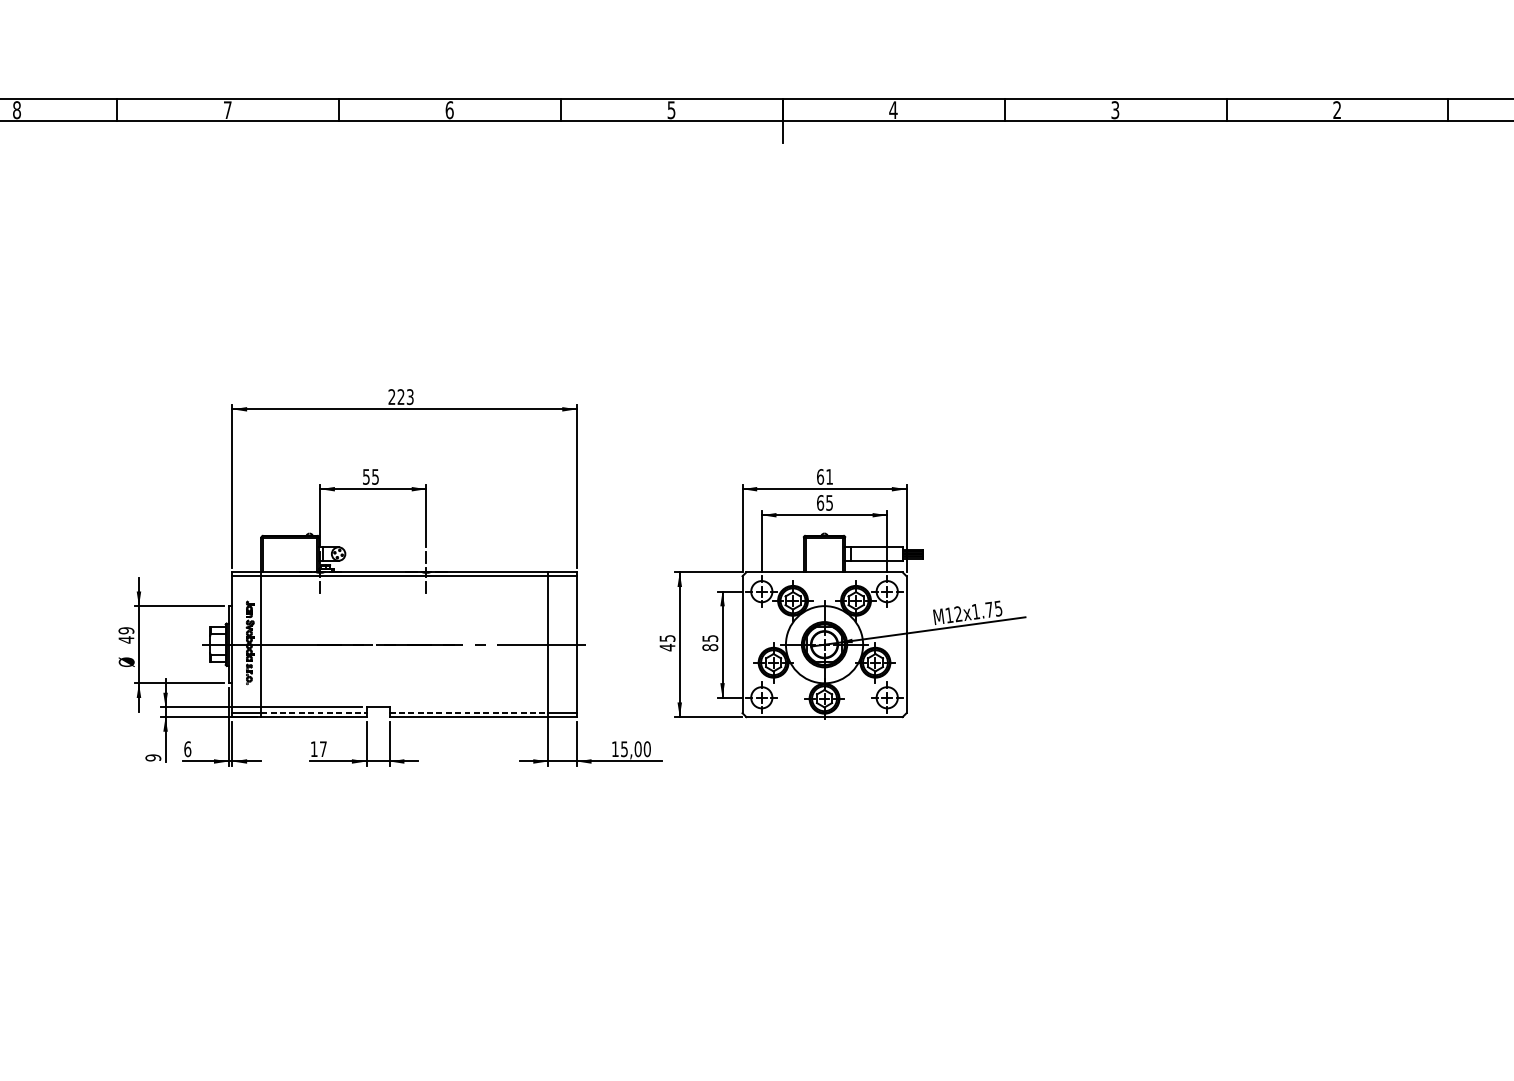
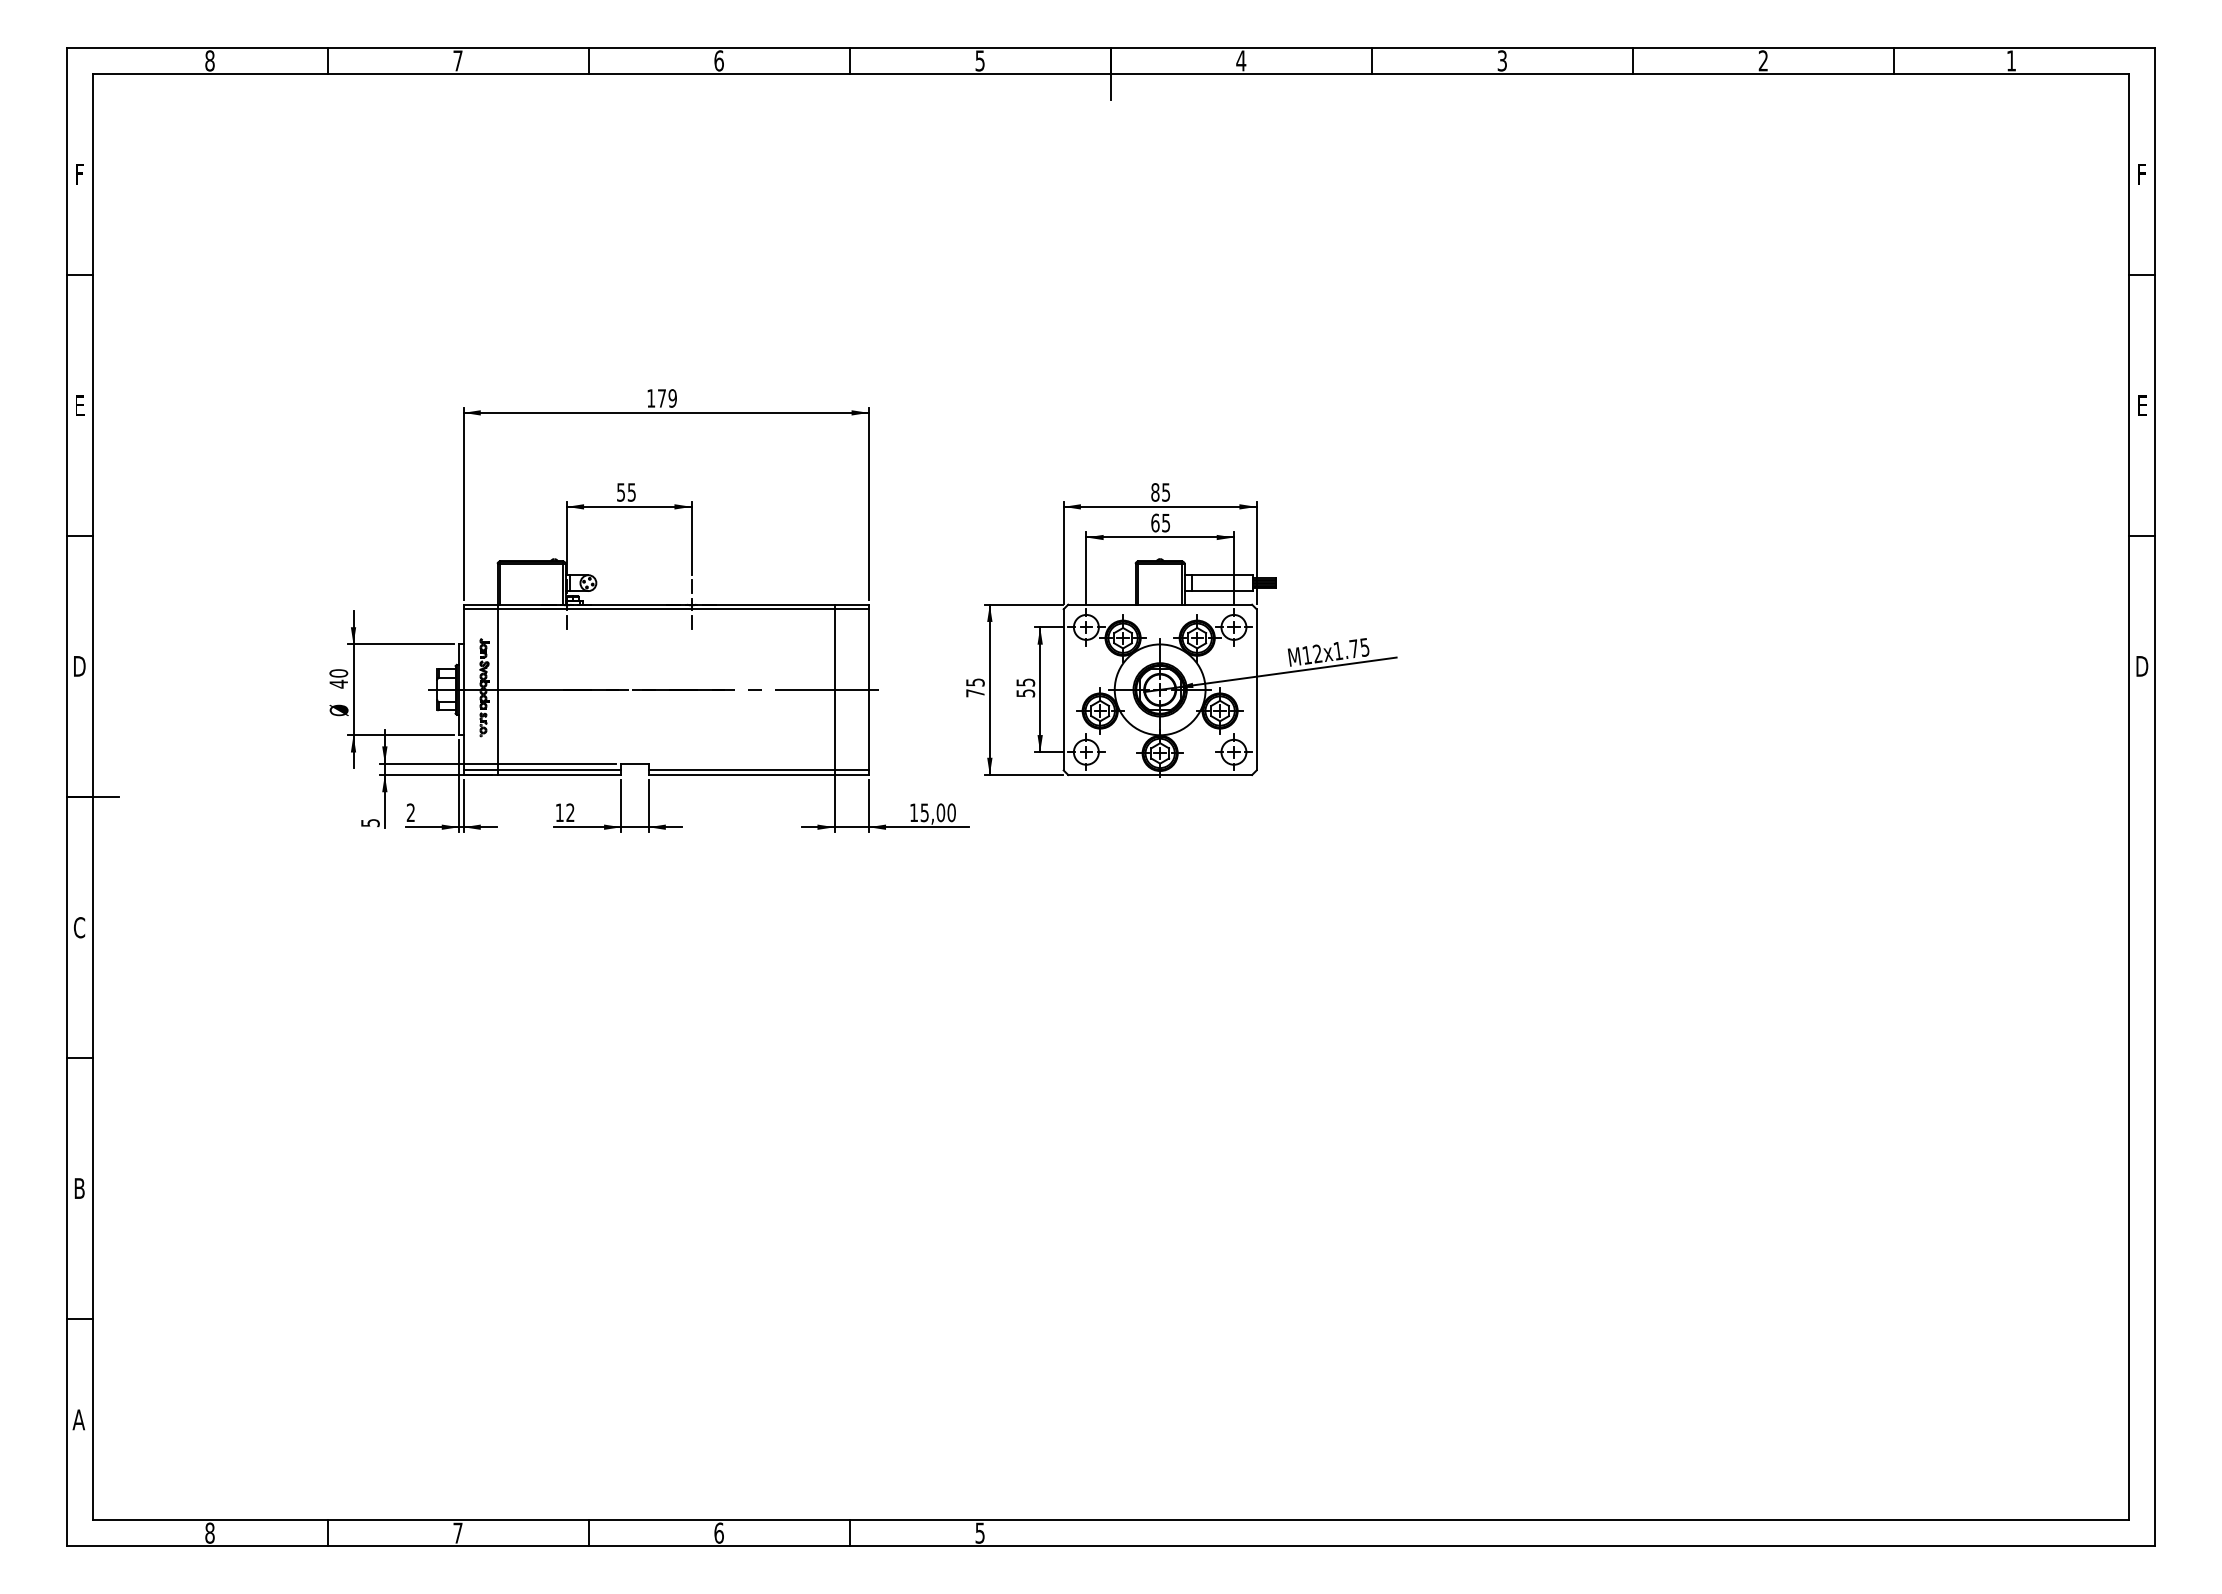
text: (400, 397) -> (661, 398), 223 -> 179
text: (824, 476) -> (1160, 492), 61 -> 85
text: (126, 630) -> (338, 673), 49 -> 40
text: (667, 646) -> (975, 692), 45 -> 75
text: (710, 647) -> (1025, 693), 85 -> 55
line: (314, 713) -> (559, 770), dashed -> solid
line: (469, 713) -> (742, 770), dashed -> solid
text: (187, 748) -> (410, 812), 6 -> 2
text: (323, 748) -> (570, 812), 17 -> 12
text: (153, 757) -> (370, 822), 9 -> 5

